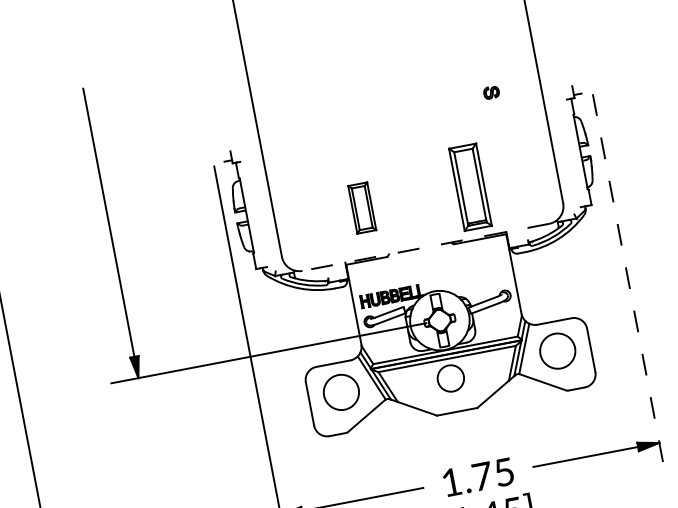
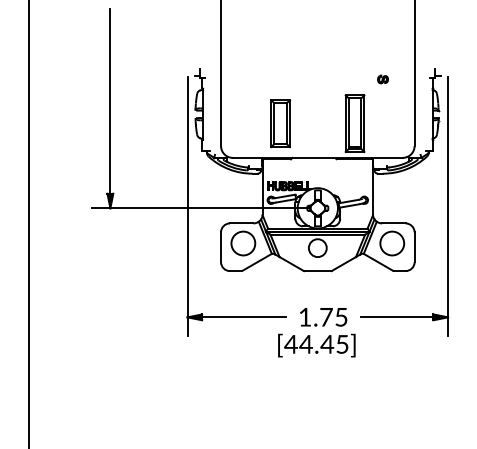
part: (490, 92) -> (382, 79), moved
part: (362, 207) -> (280, 123), size x1.43
line: (425, 246) -> (317, 157), dashed -> solid
line: (629, 283) -> (448, 207), dashed -> solid

